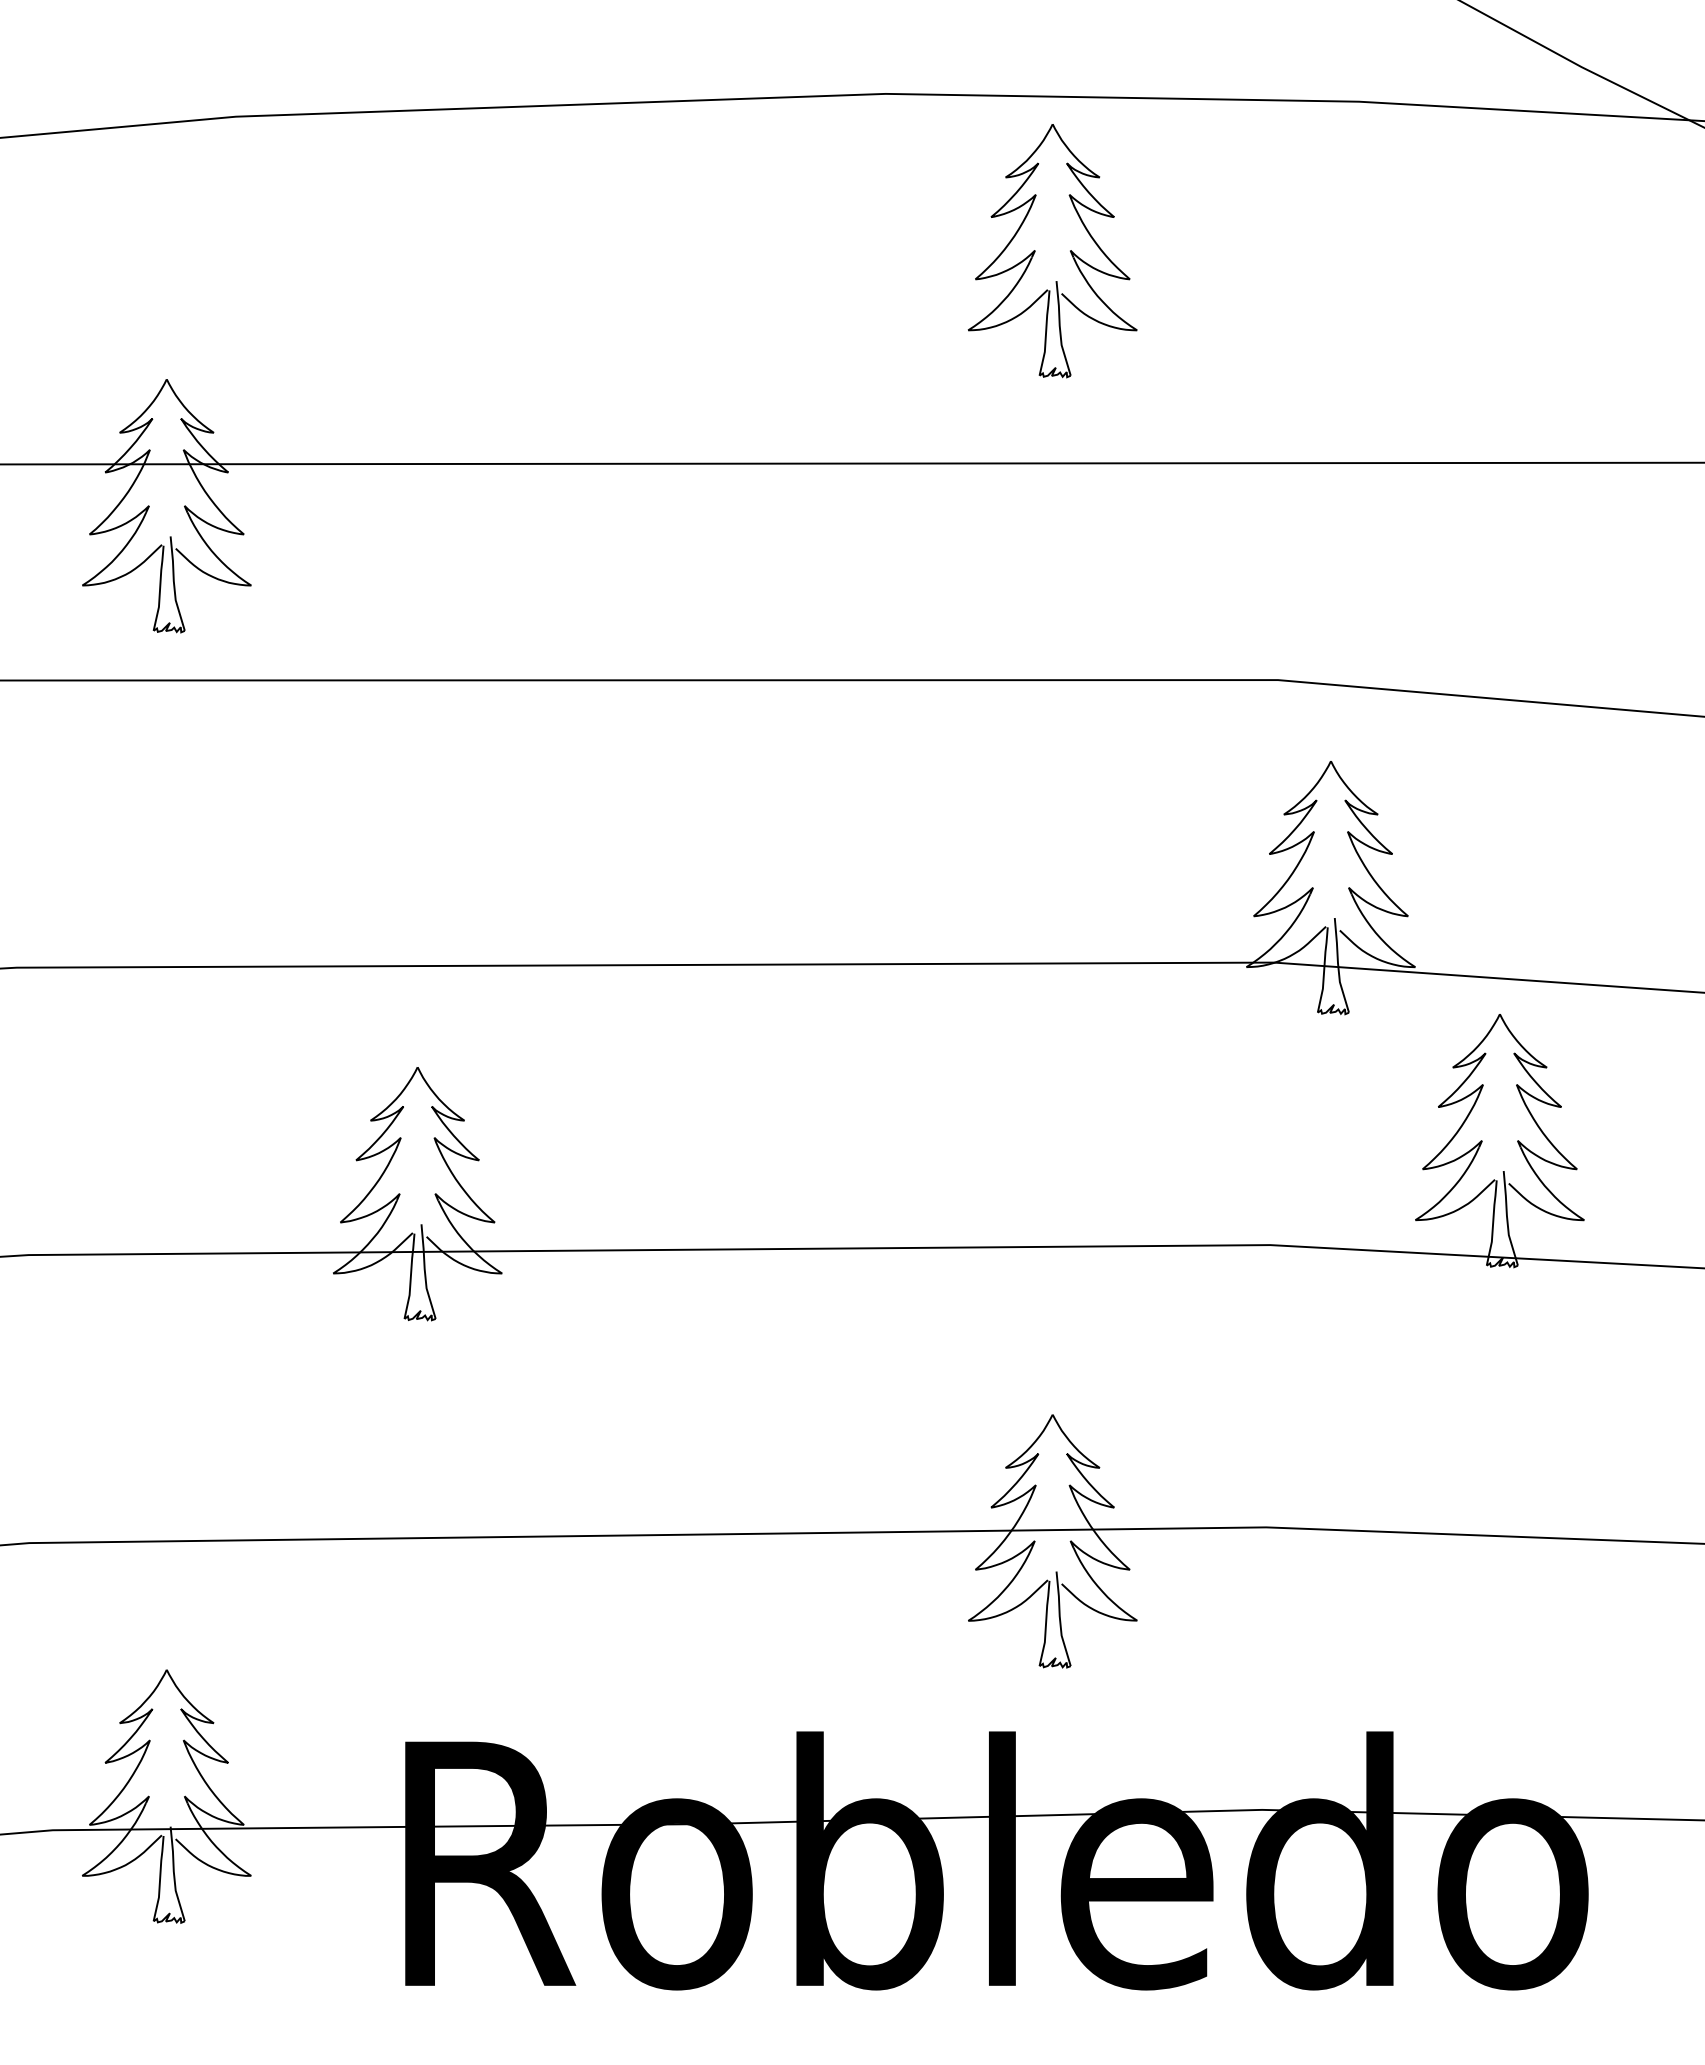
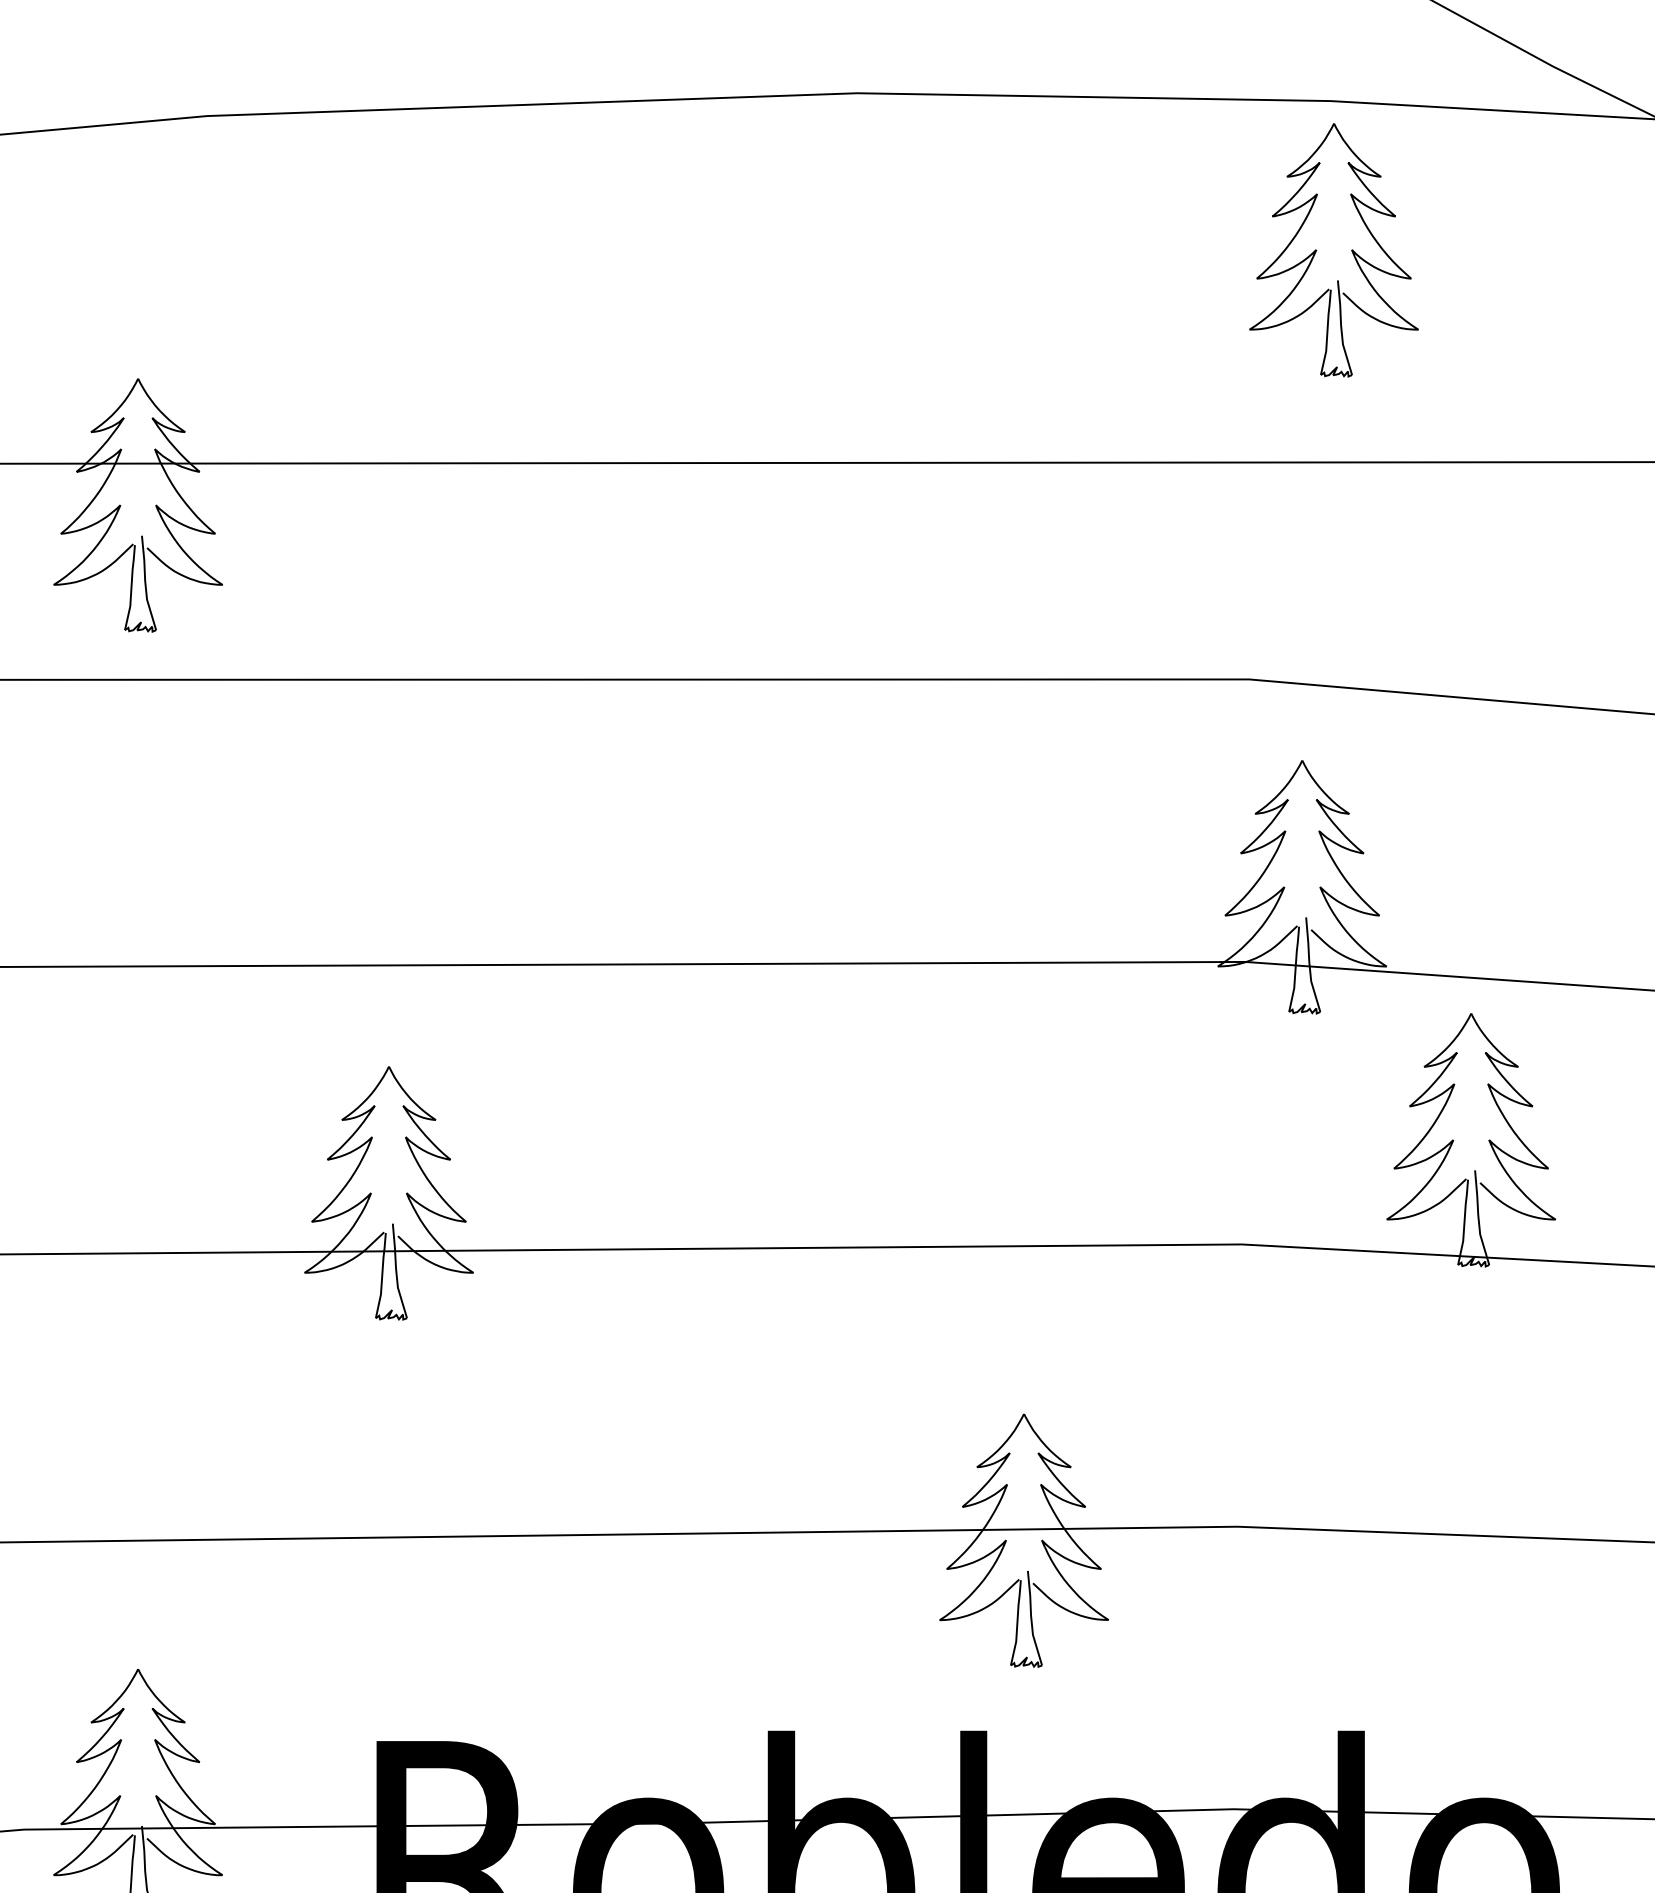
part: (1035, 251) -> (1316, 250), moved

